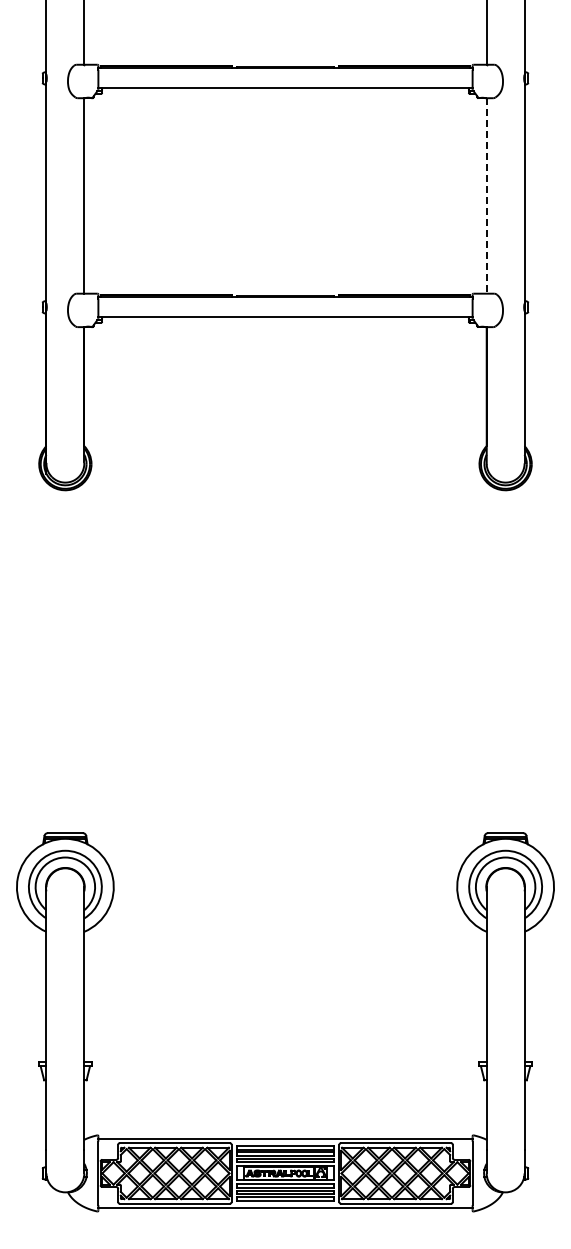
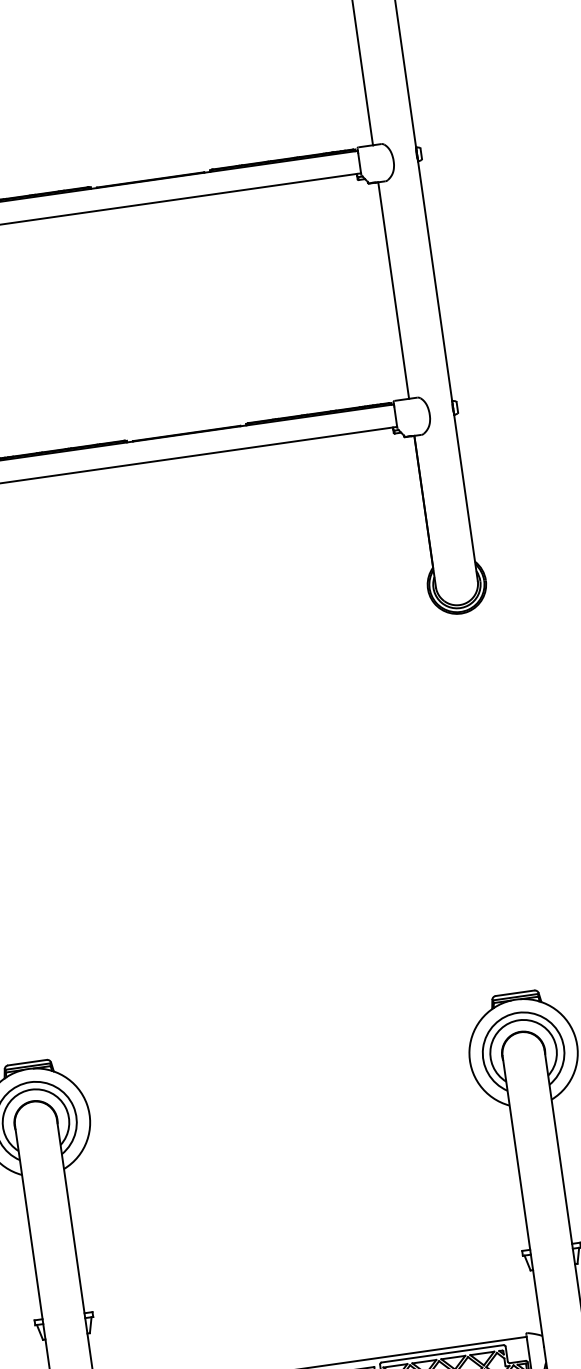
line: (486, 195) -> (393, 290), dashed -> solid

